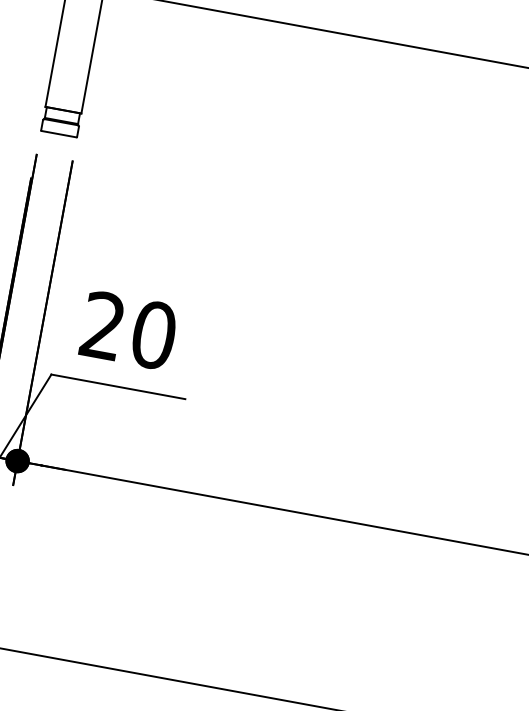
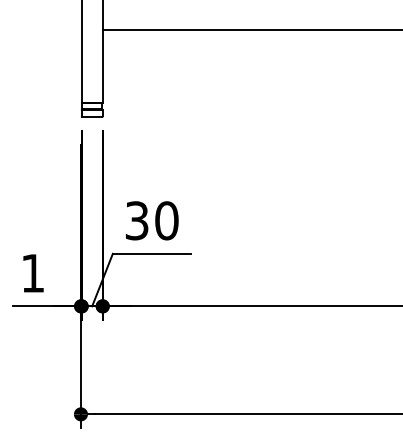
text: (102, 325) -> (136, 220), 20 -> 30

